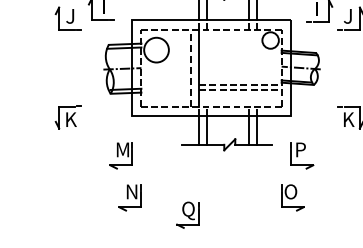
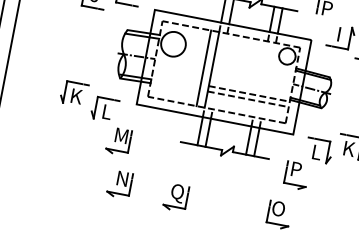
line: (190, 67) -> (203, 67), dashed -> solid
part: (100, 126) -> (104, 108), added
part: (319, 127) -> (318, 151), added
part: (187, 214) -> (175, 196), moved

